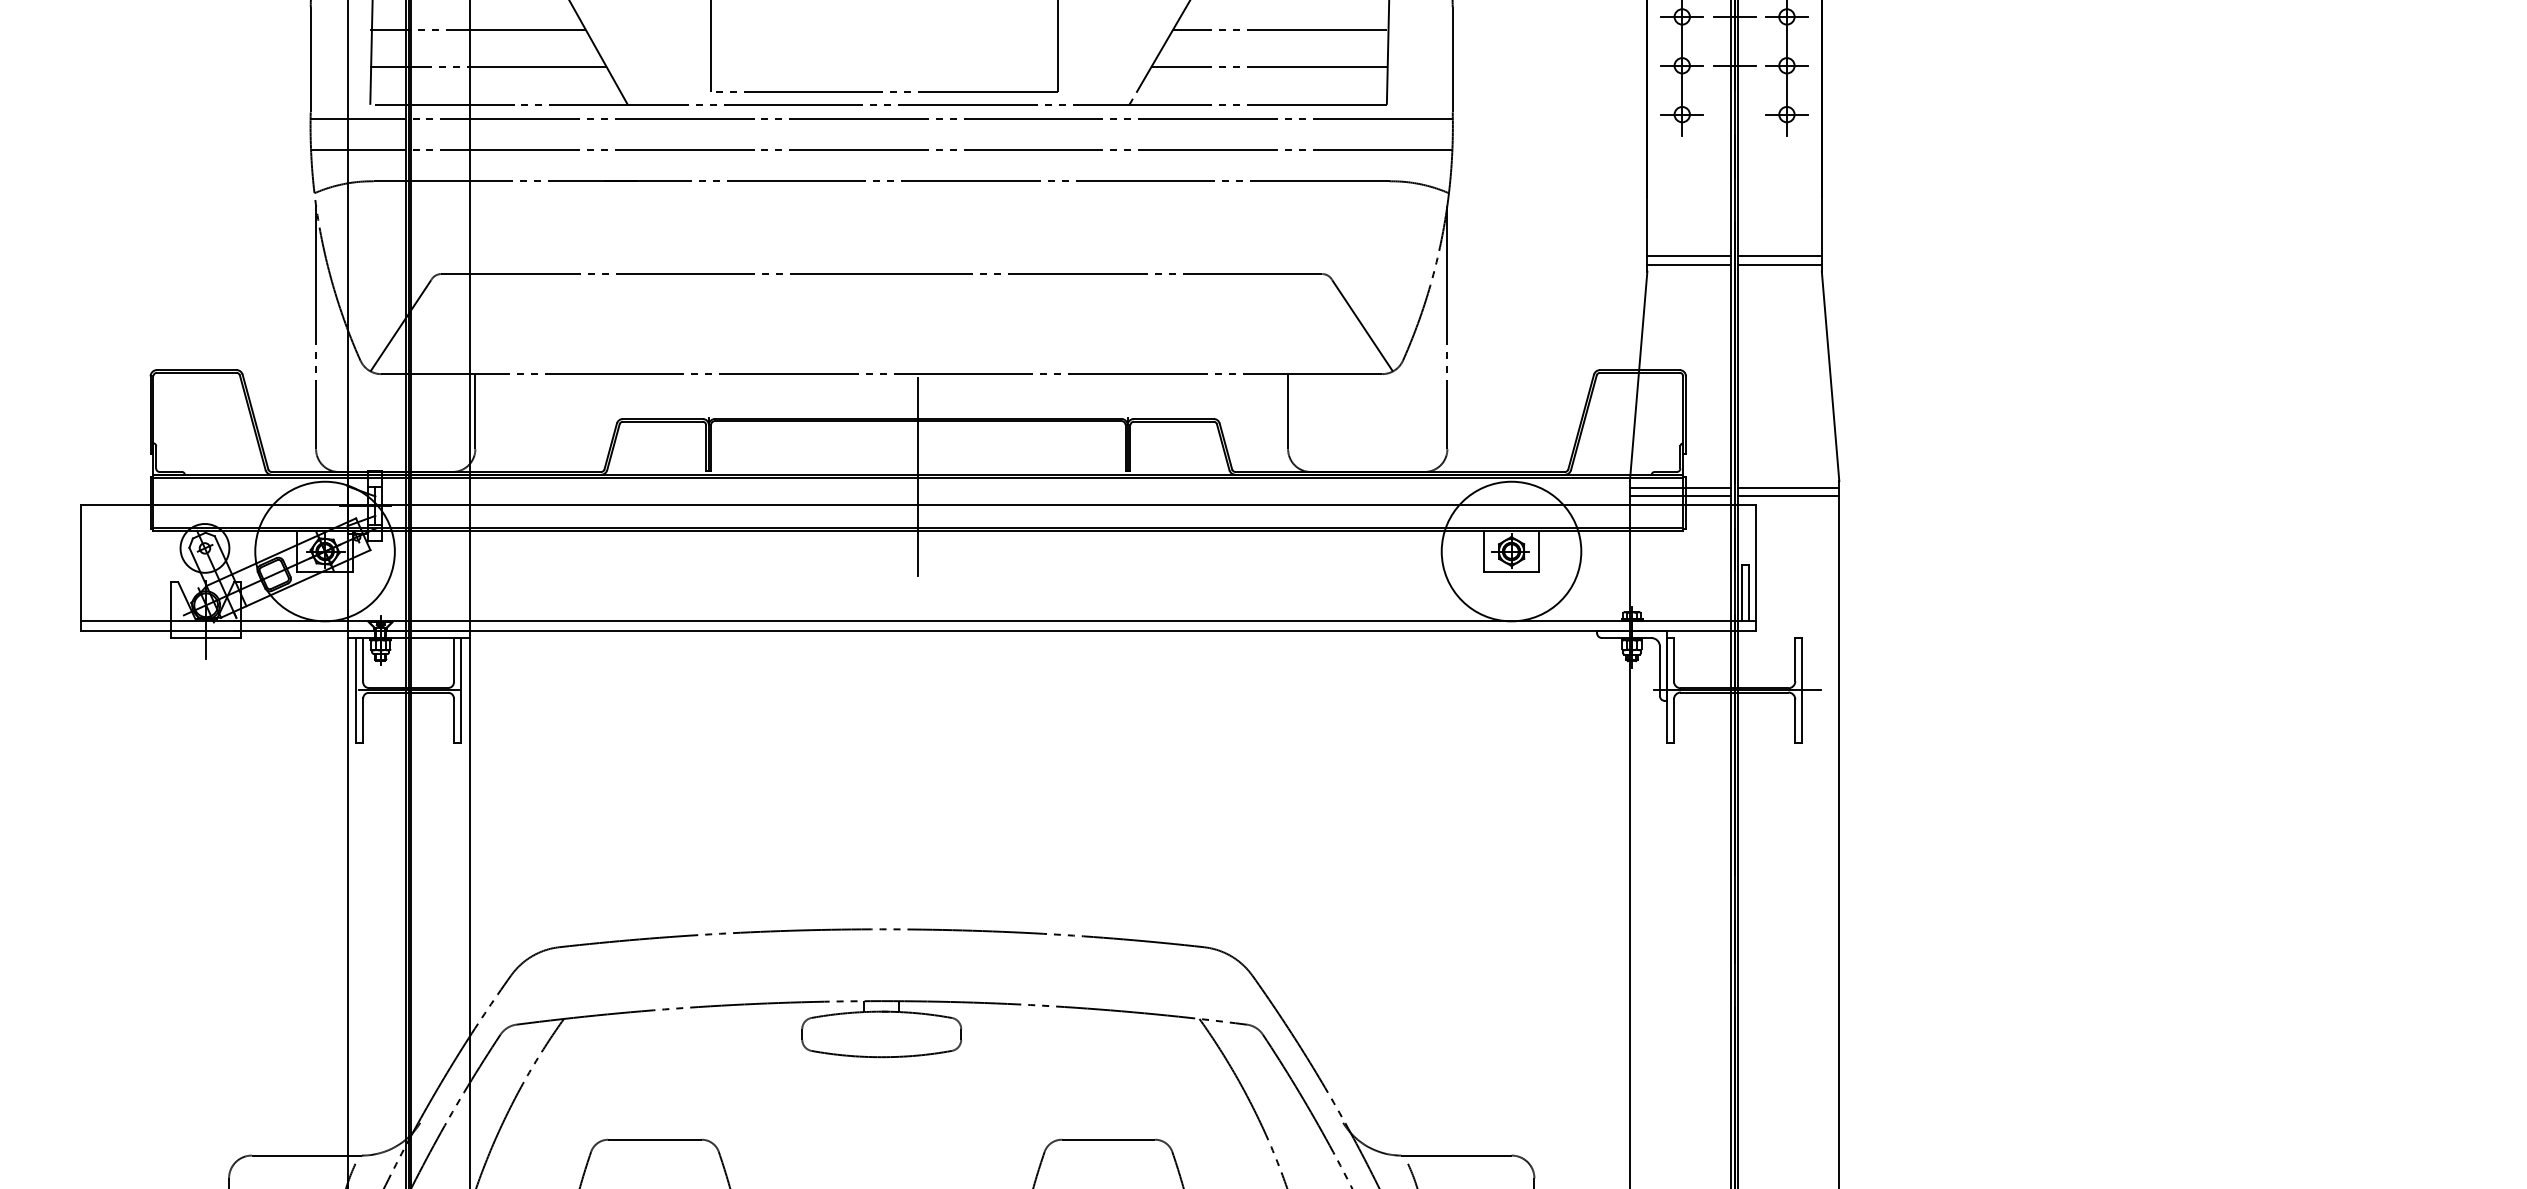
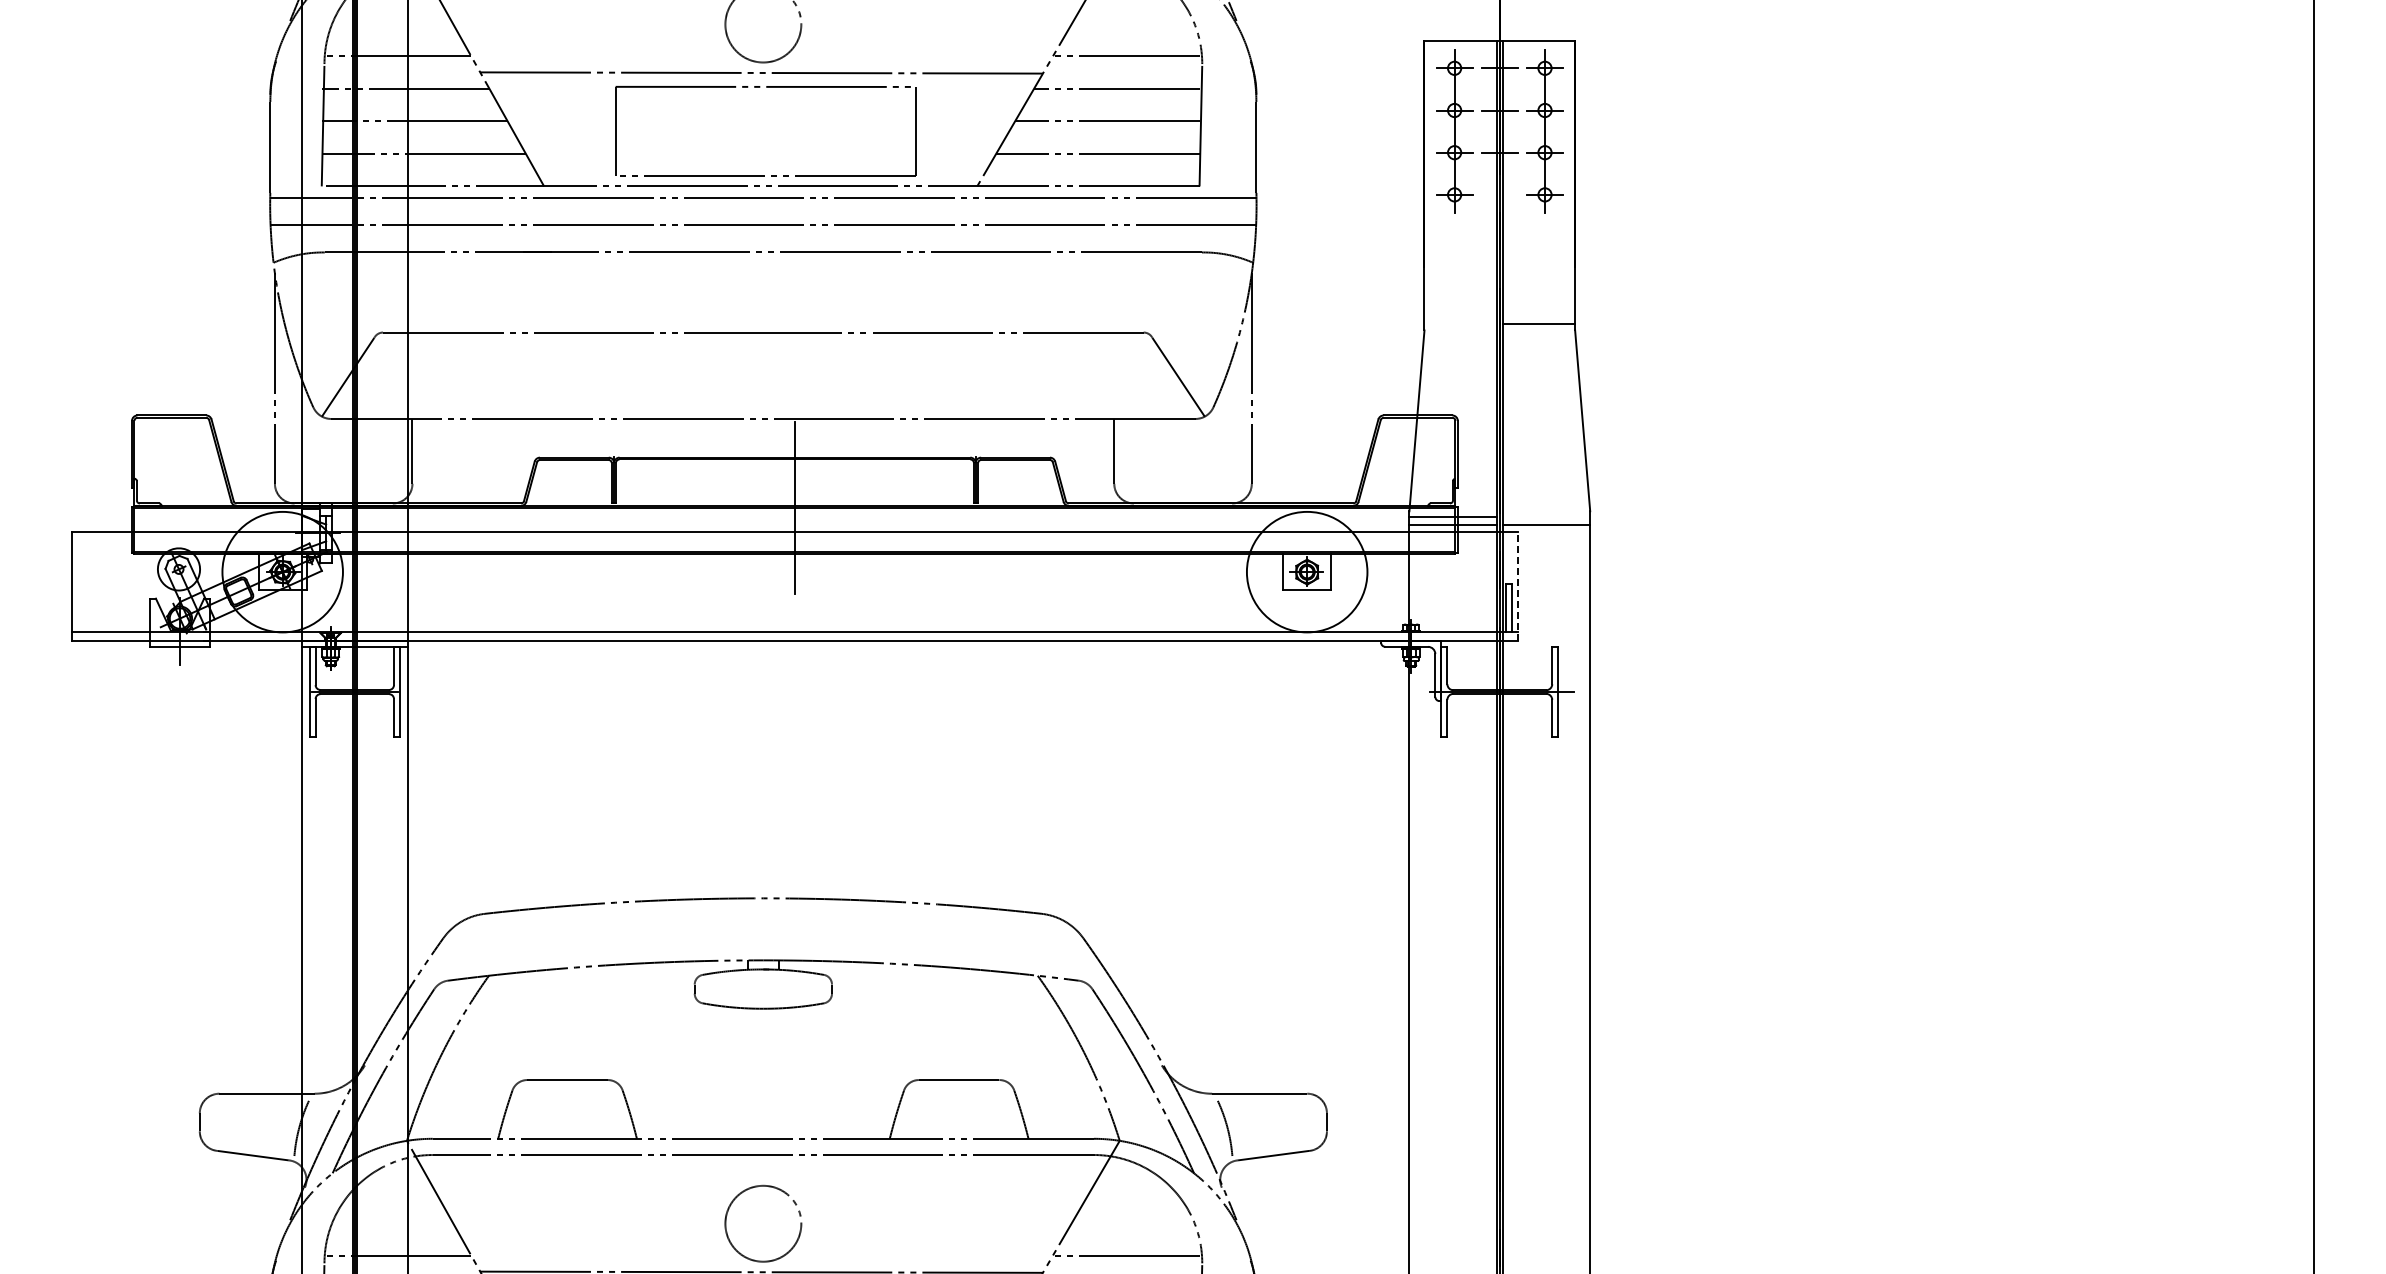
line: (1689, 256) -> (1460, 317), removed
line: (1779, 256) -> (1538, 317), removed
line: (1689, 264) -> (1460, 324), removed
line: (1788, 488) -> (1546, 517), removed
line: (1755, 568) -> (1517, 586), solid -> dashed

